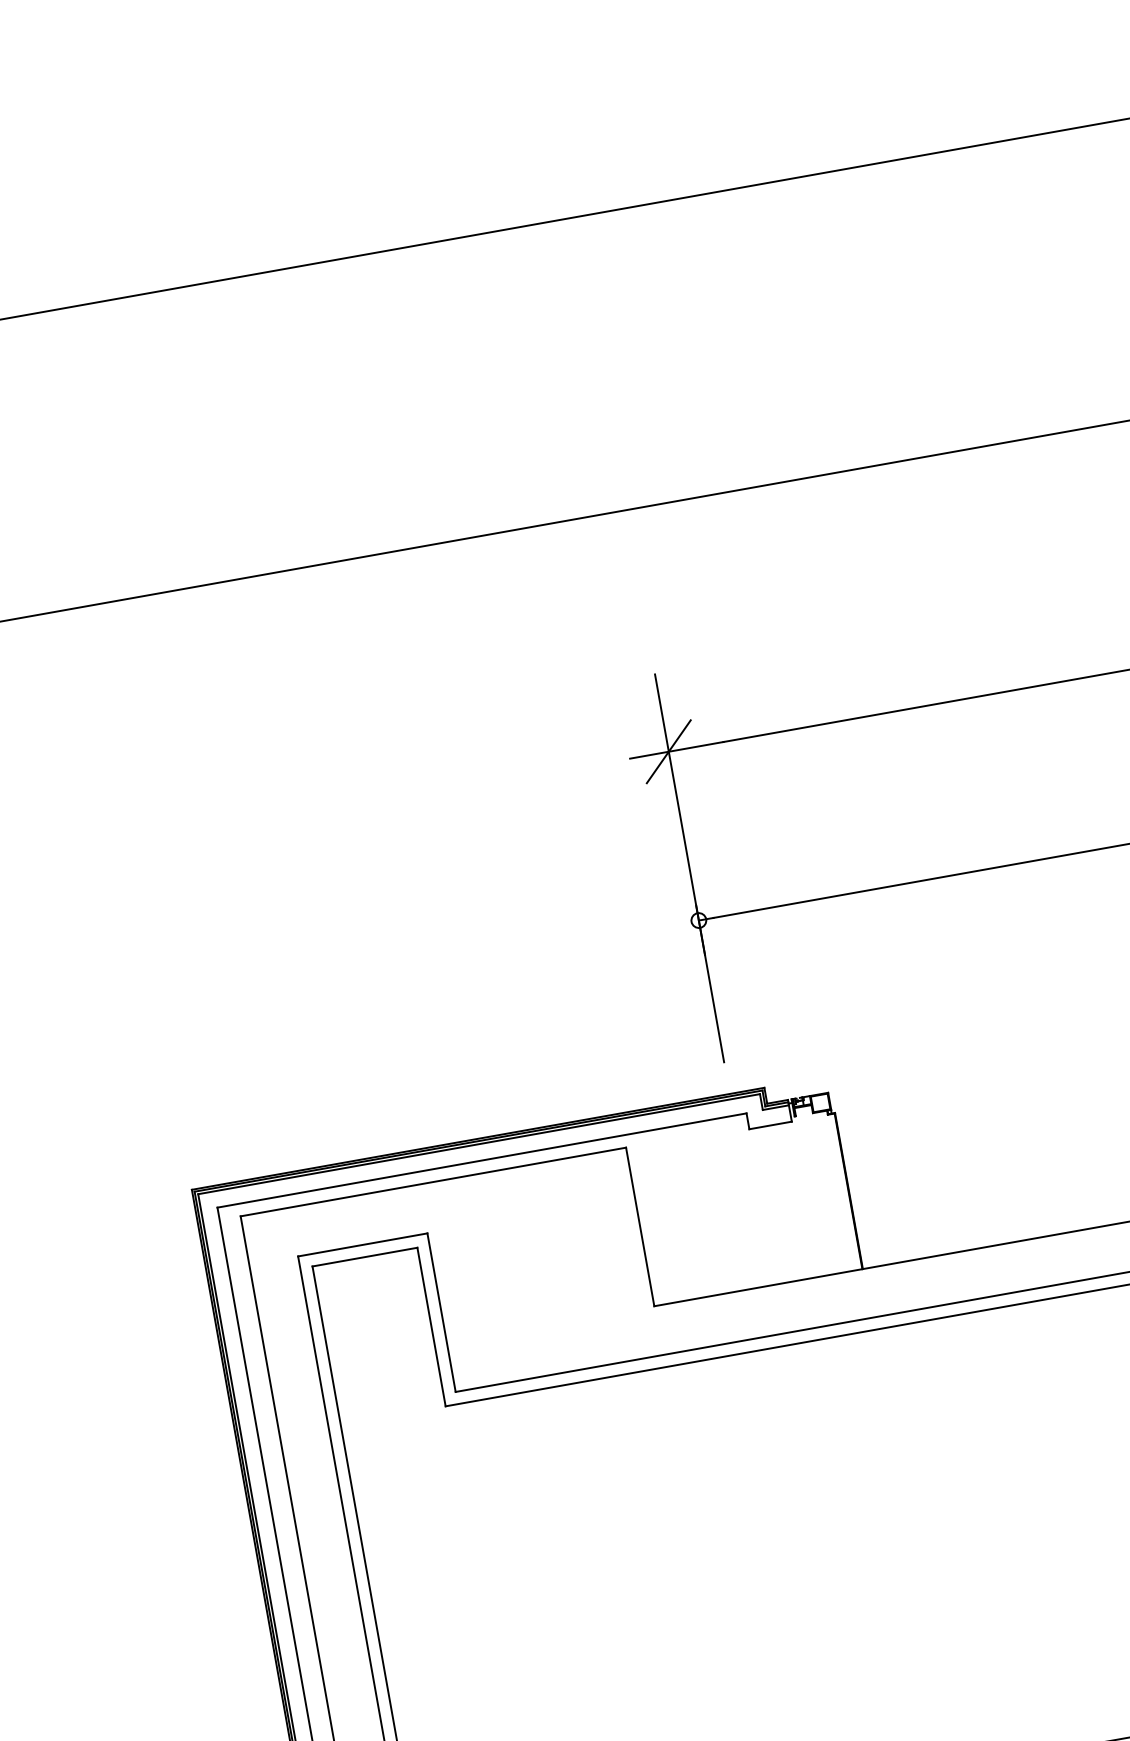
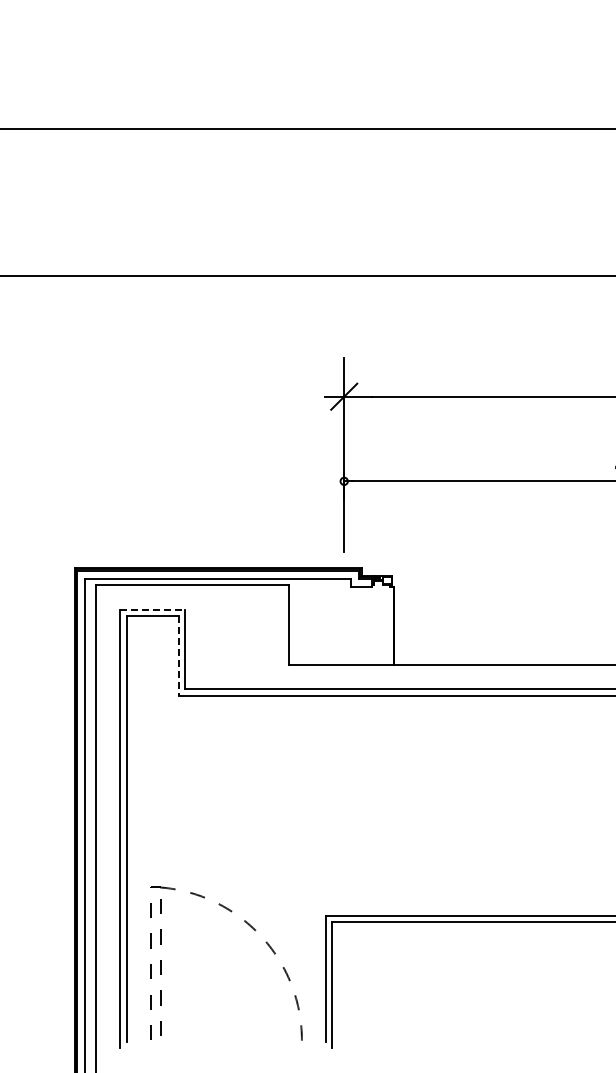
line: (363, 1243) -> (153, 609), solid -> dashed
line: (432, 1326) -> (179, 655), solid -> dashed

